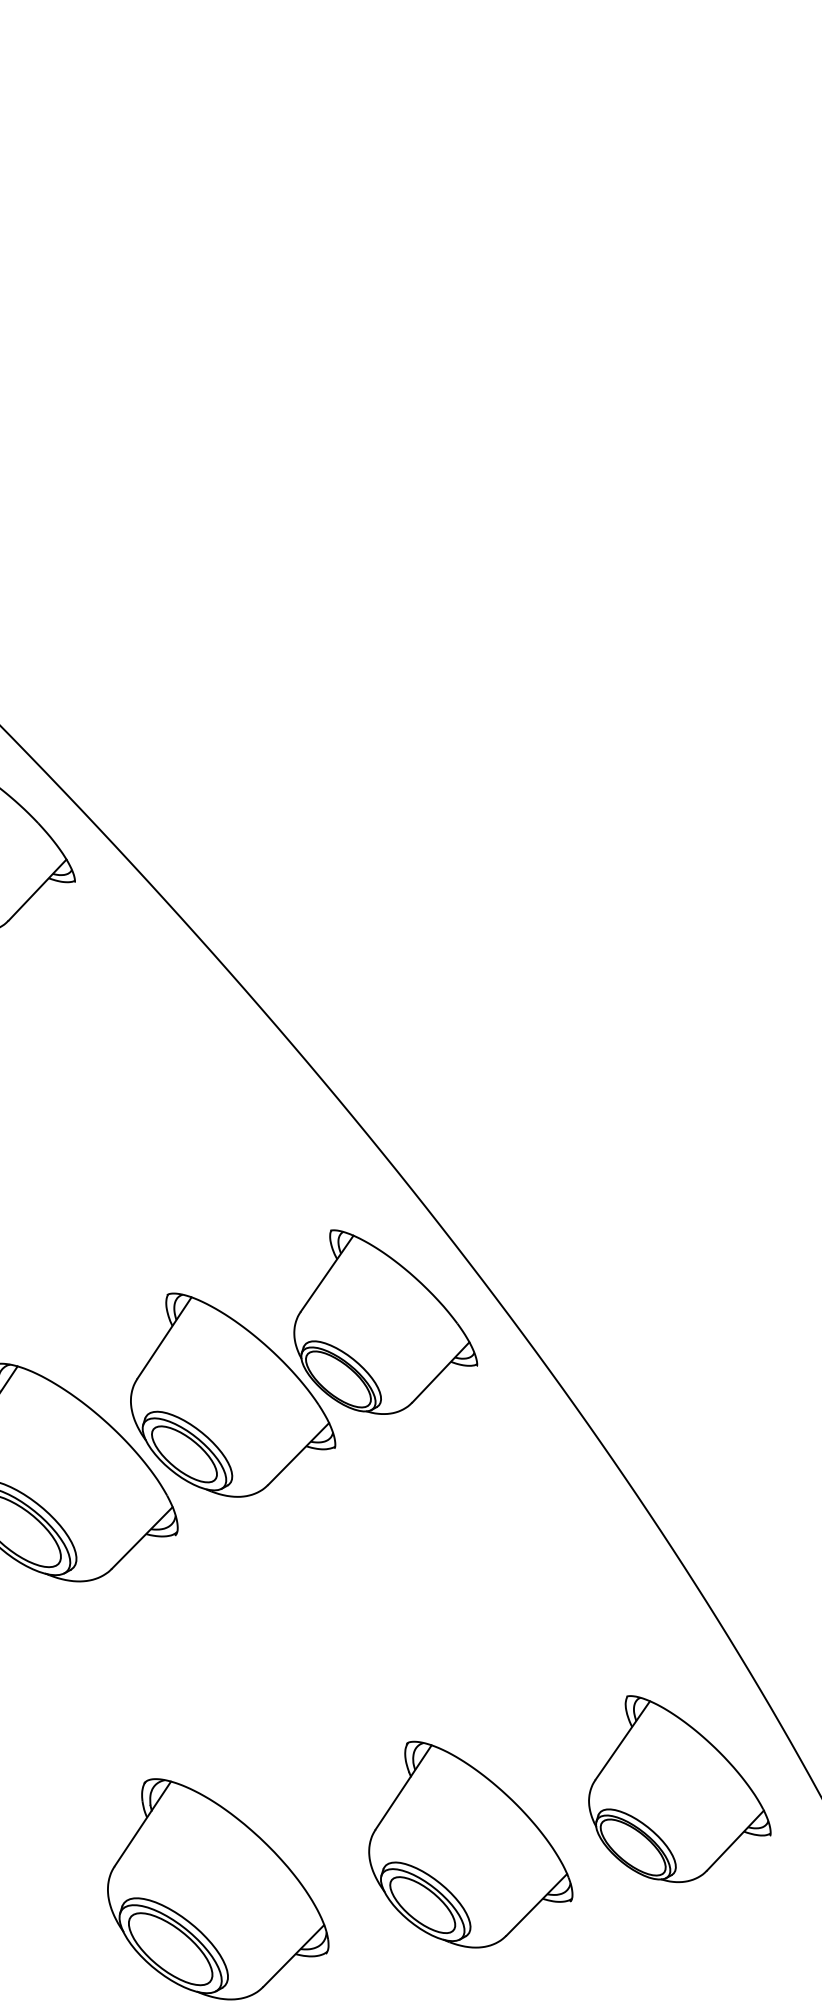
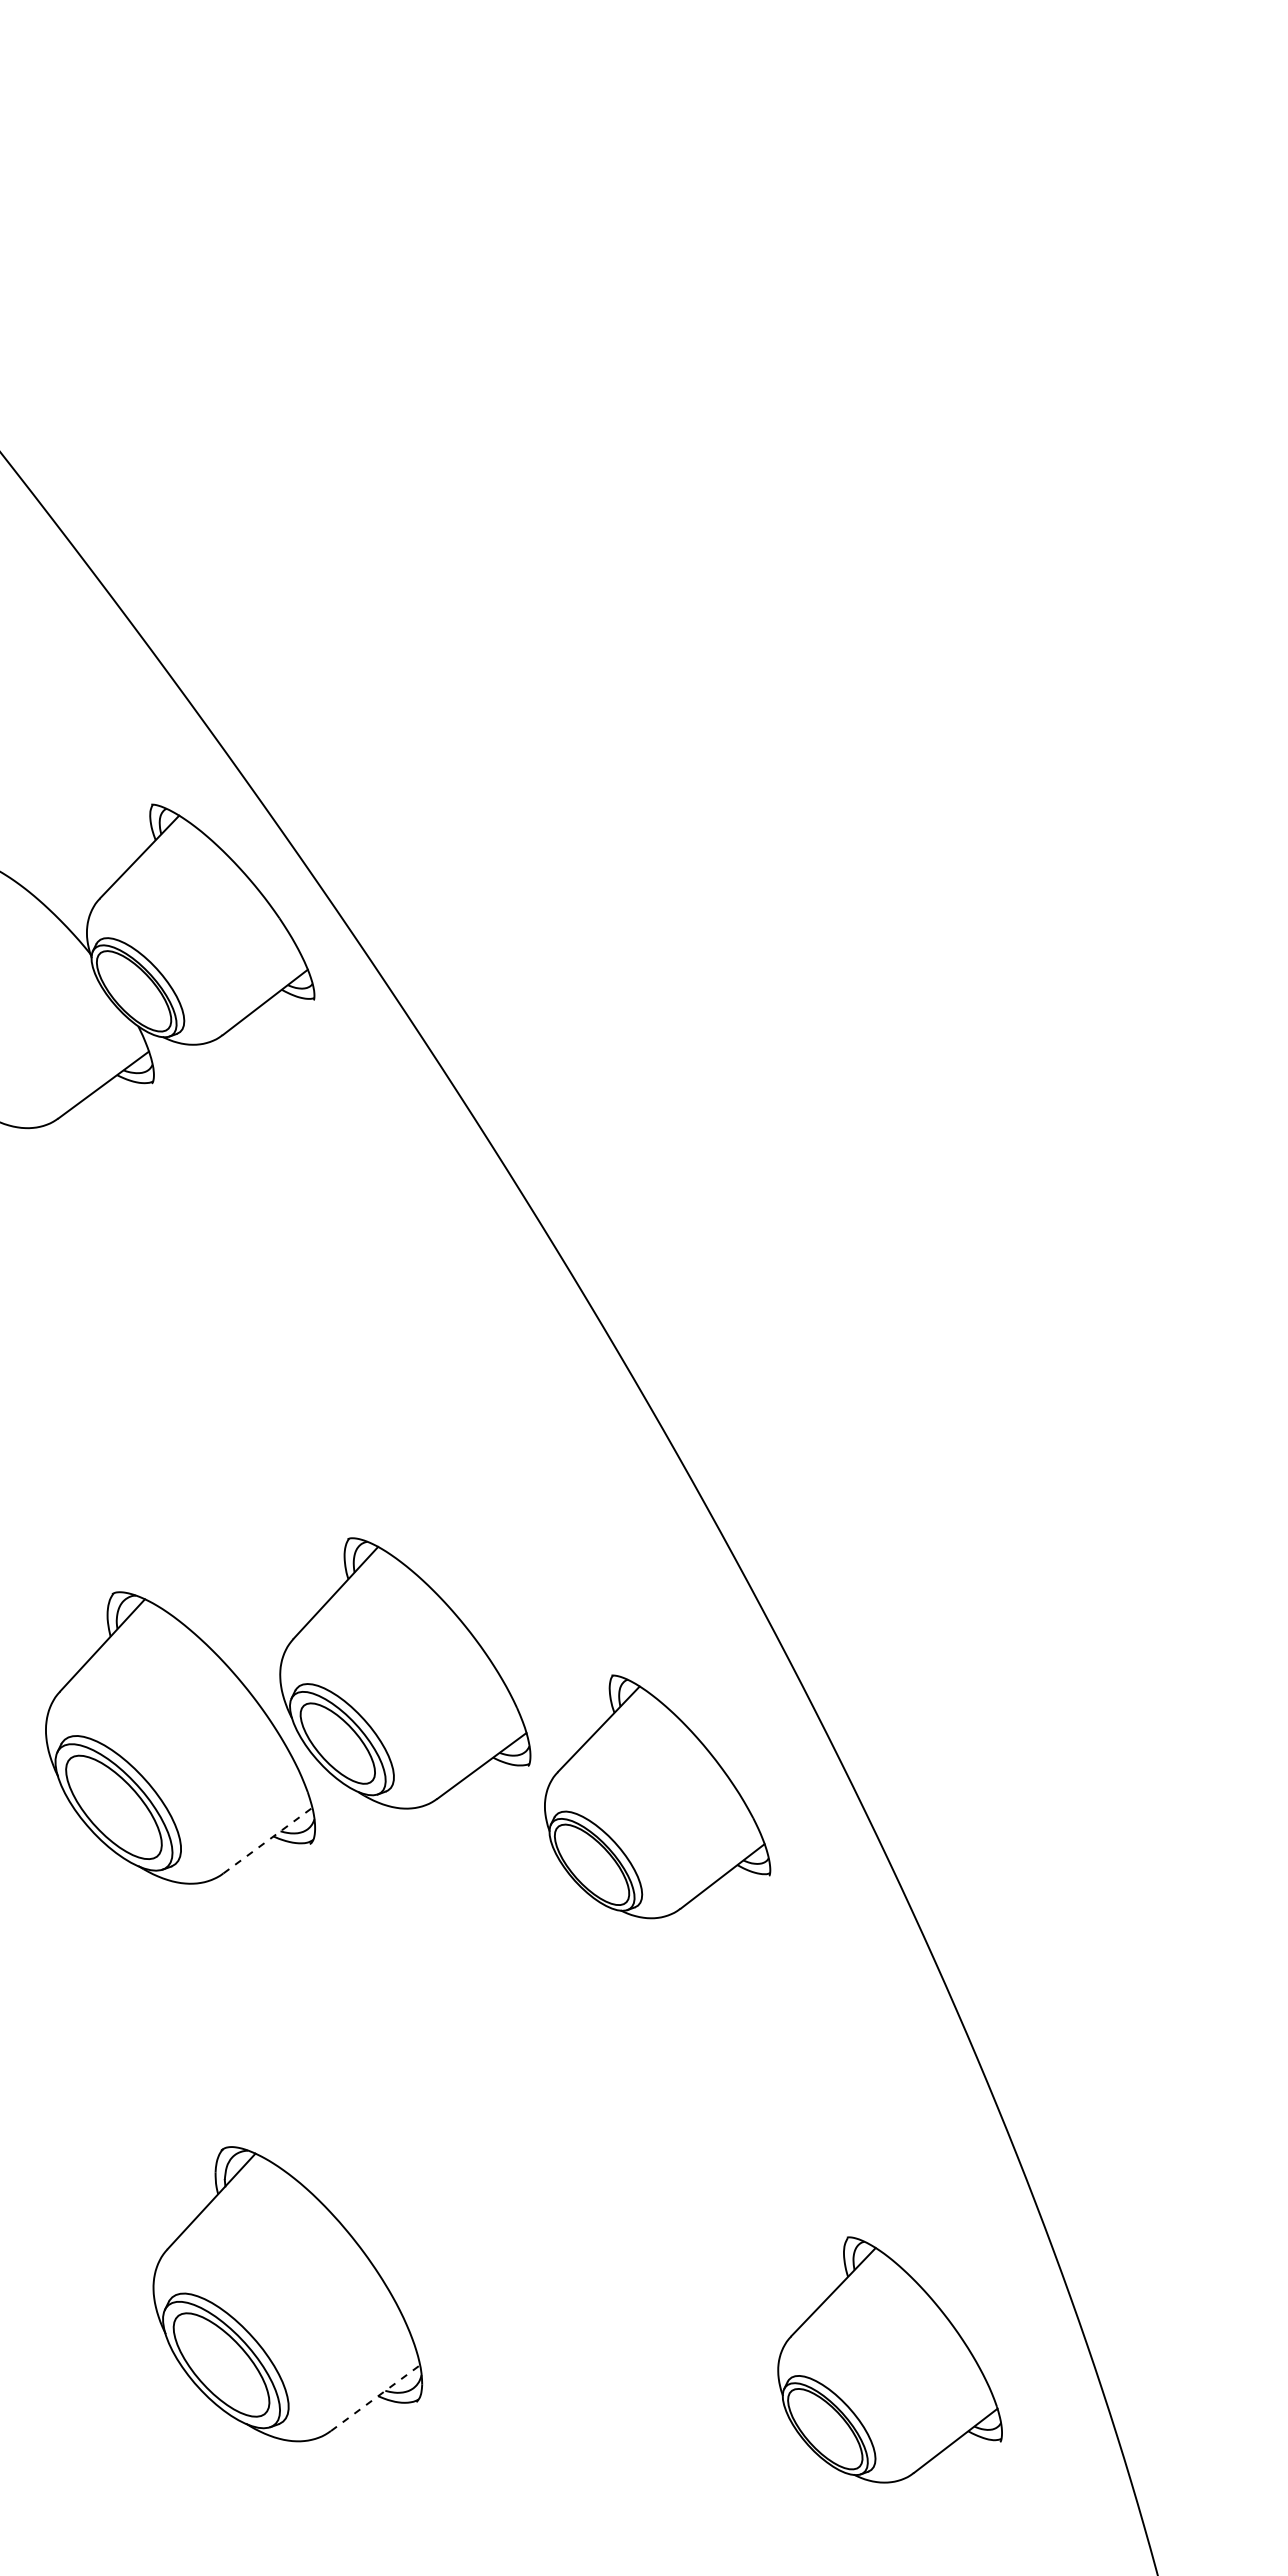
part: (380, 1318) -> (657, 1796), moved
line: (142, 1537) -> (268, 1840), solid -> dashed
part: (674, 1785) -> (889, 2359), moved
part: (465, 1841) -> (614, 2287), removed
line: (293, 1955) -> (375, 2397), solid -> dashed

